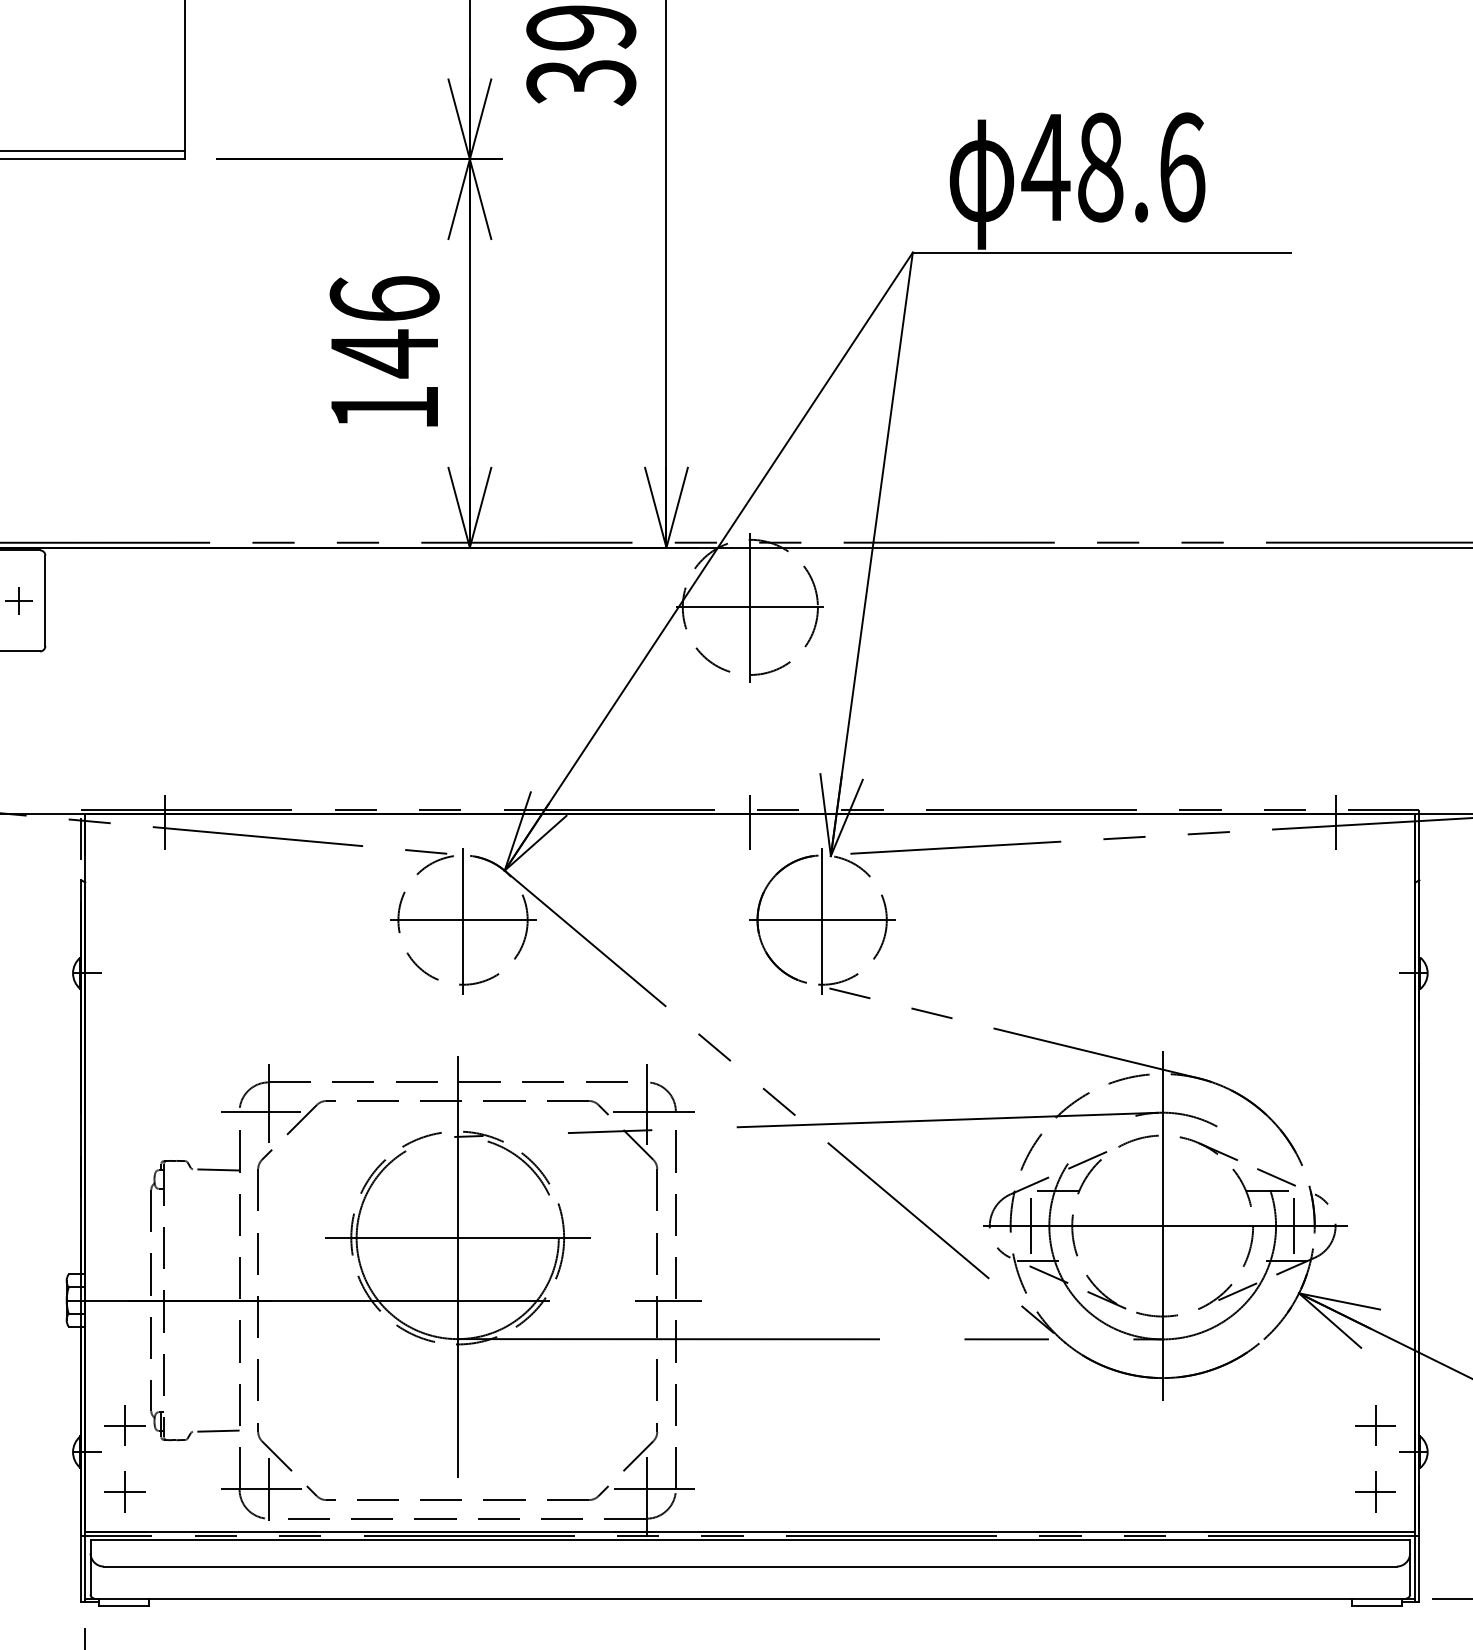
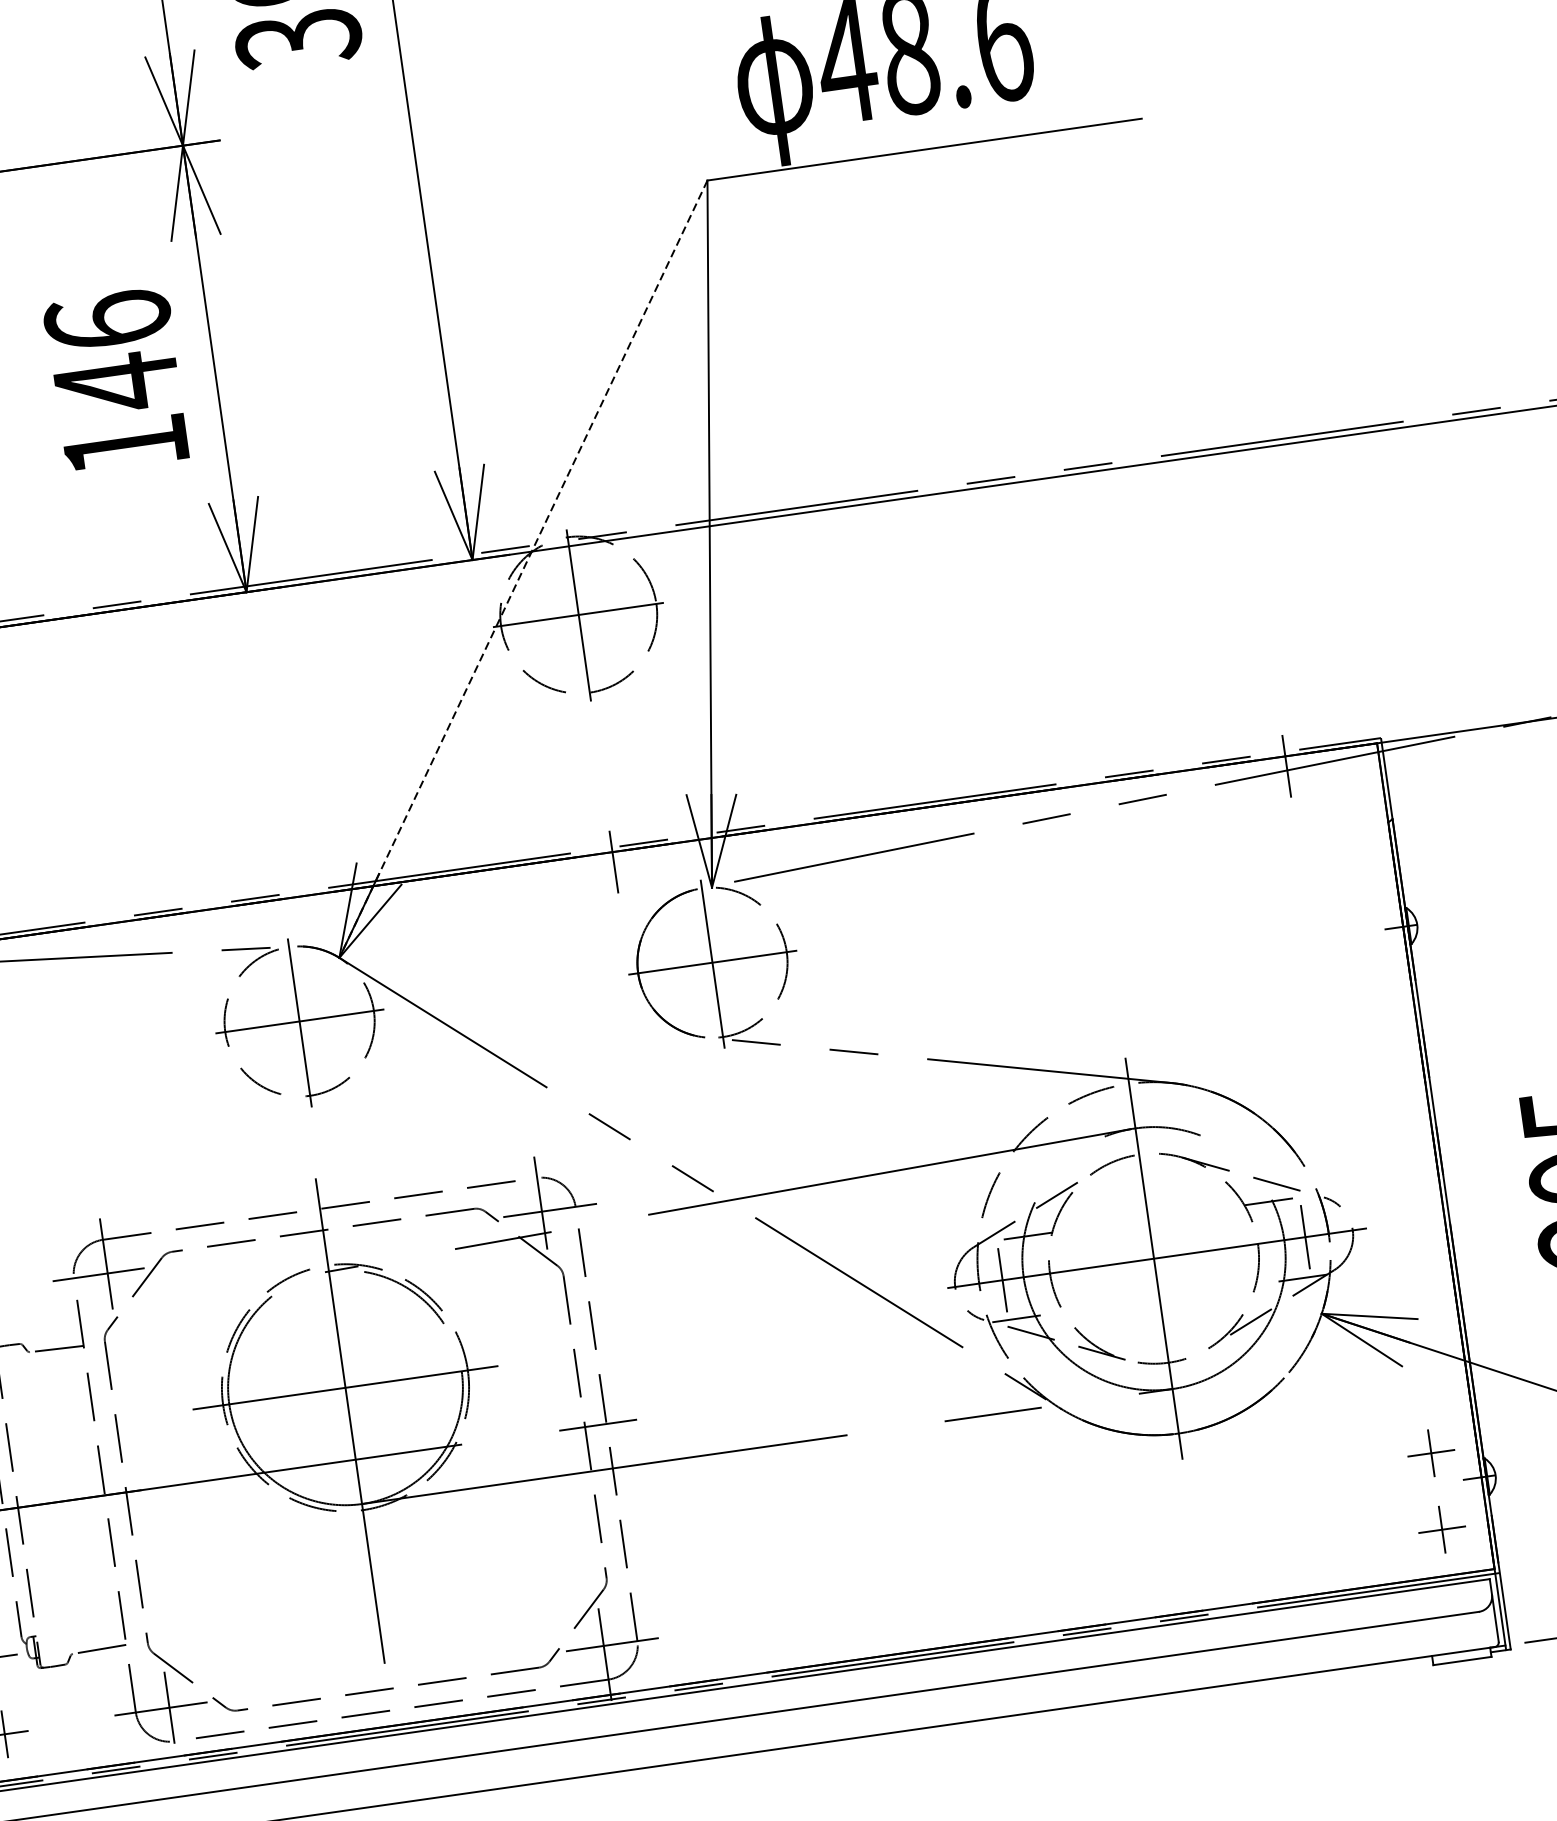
line: (708, 562) -> (523, 570), solid -> dashed

